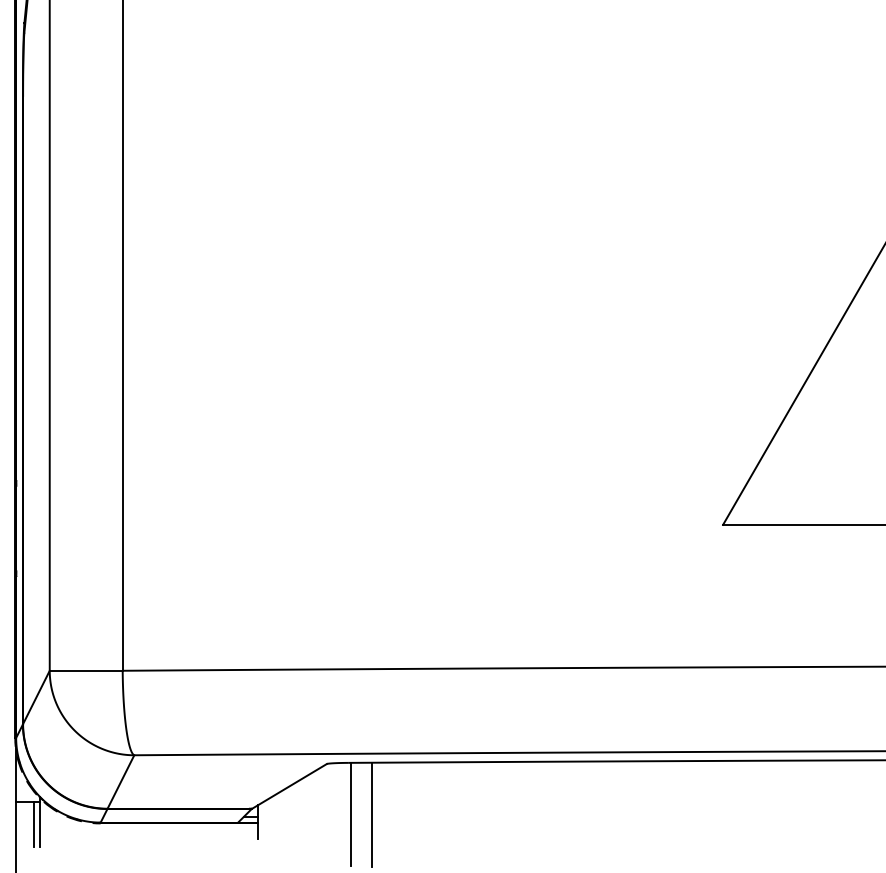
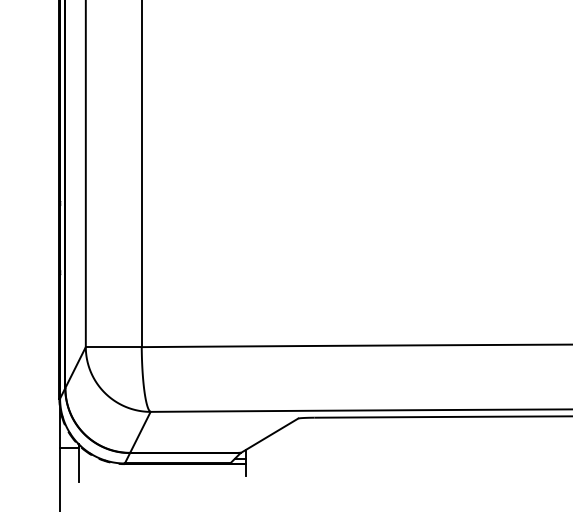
line: (350, 814) -> (316, 457), removed
line: (371, 814) -> (332, 457), removed
line: (34, 824) -> (74, 464), removed

